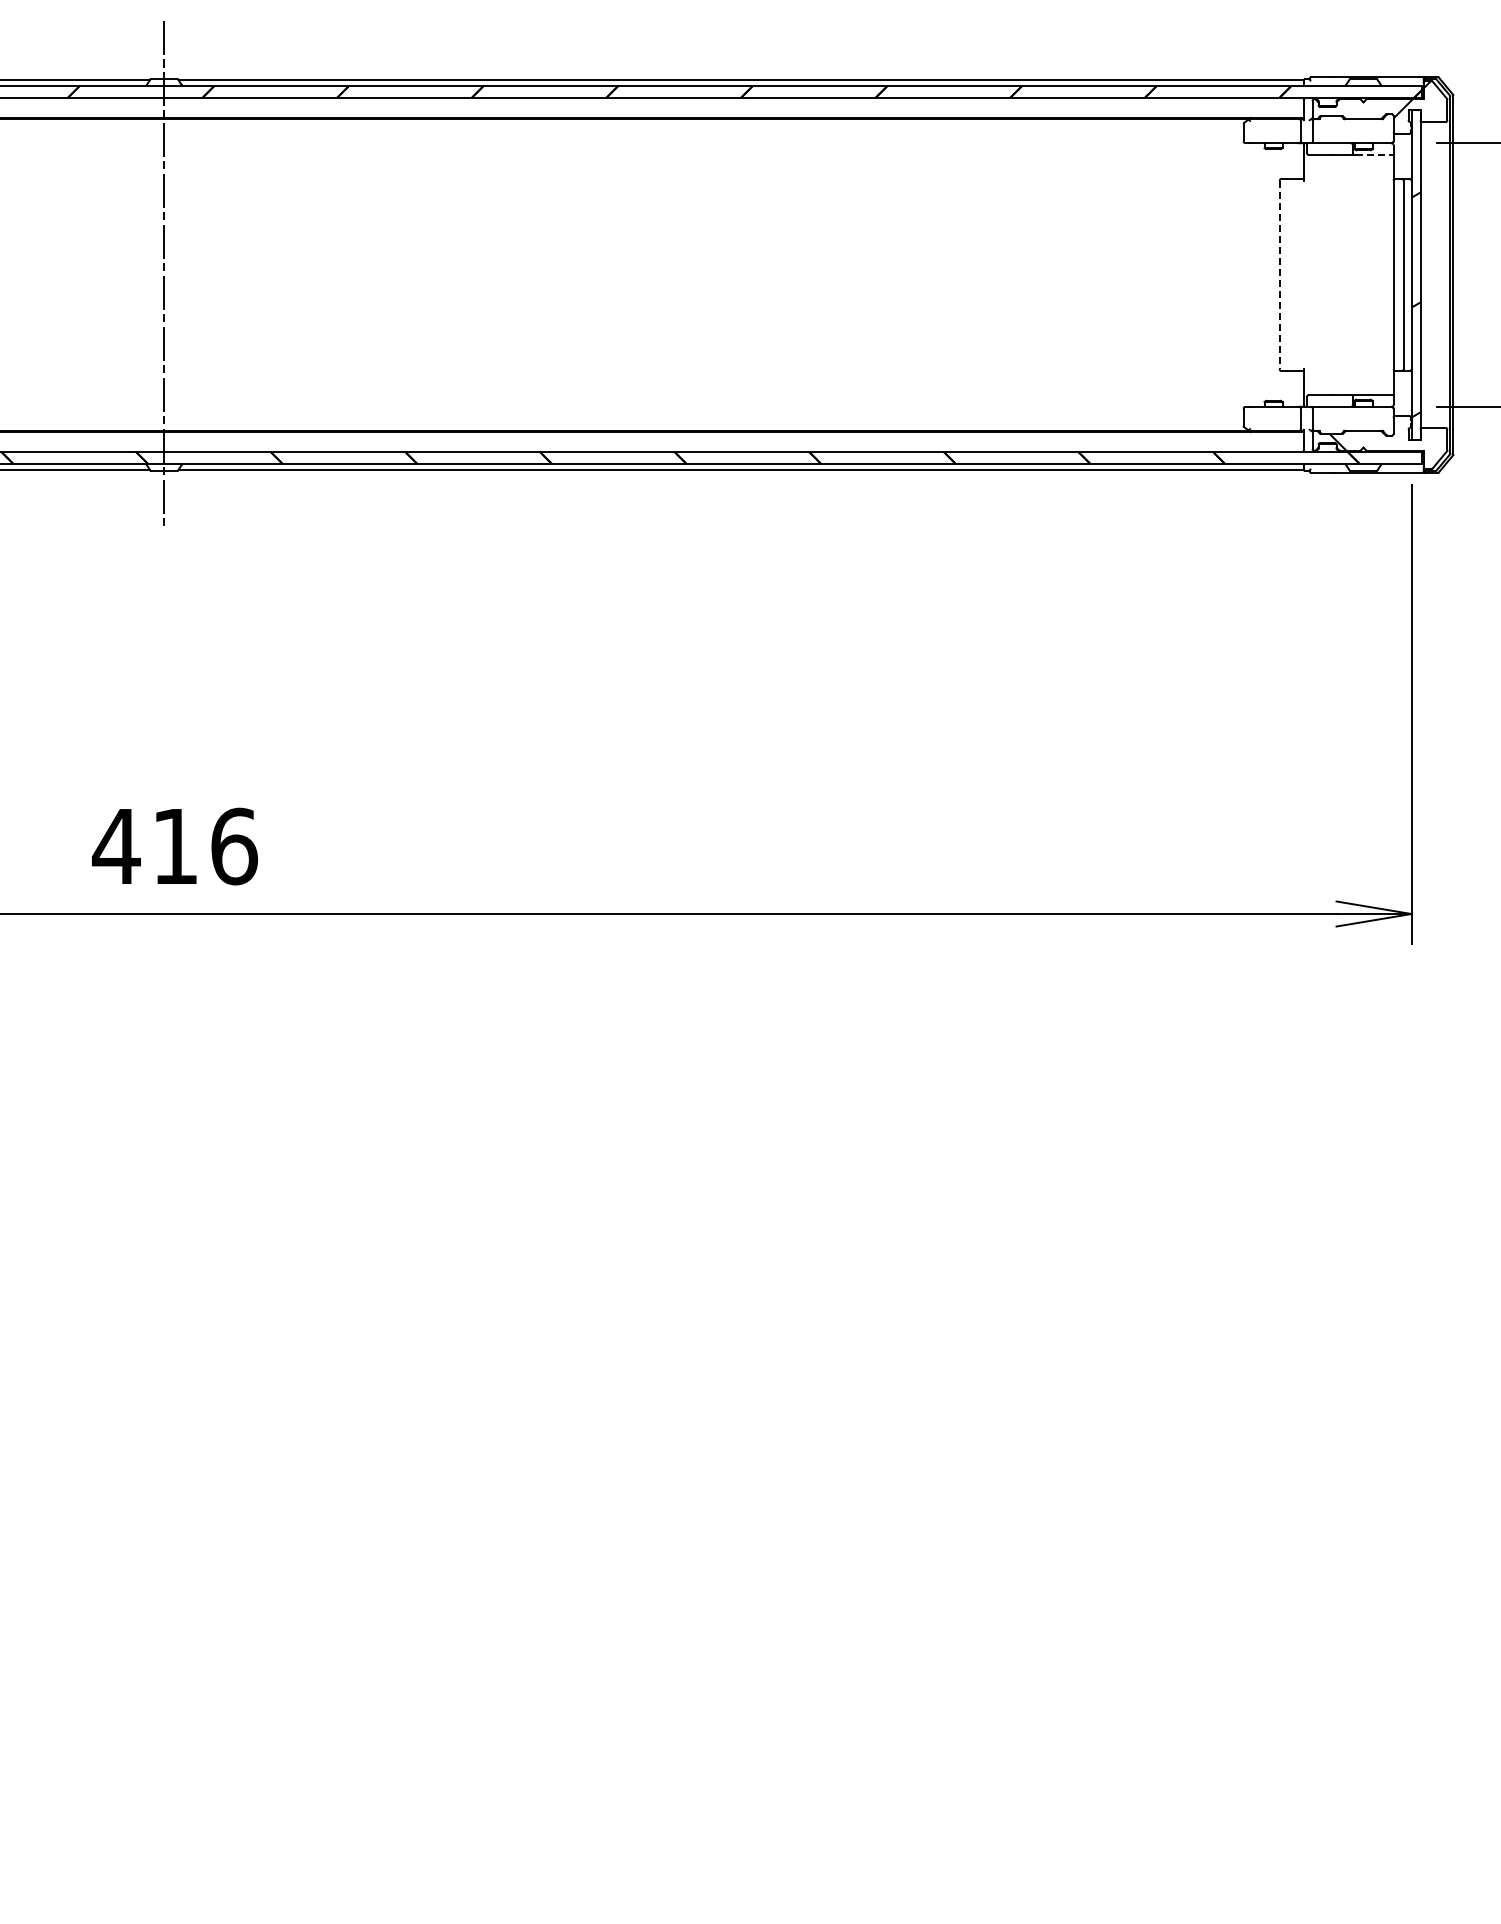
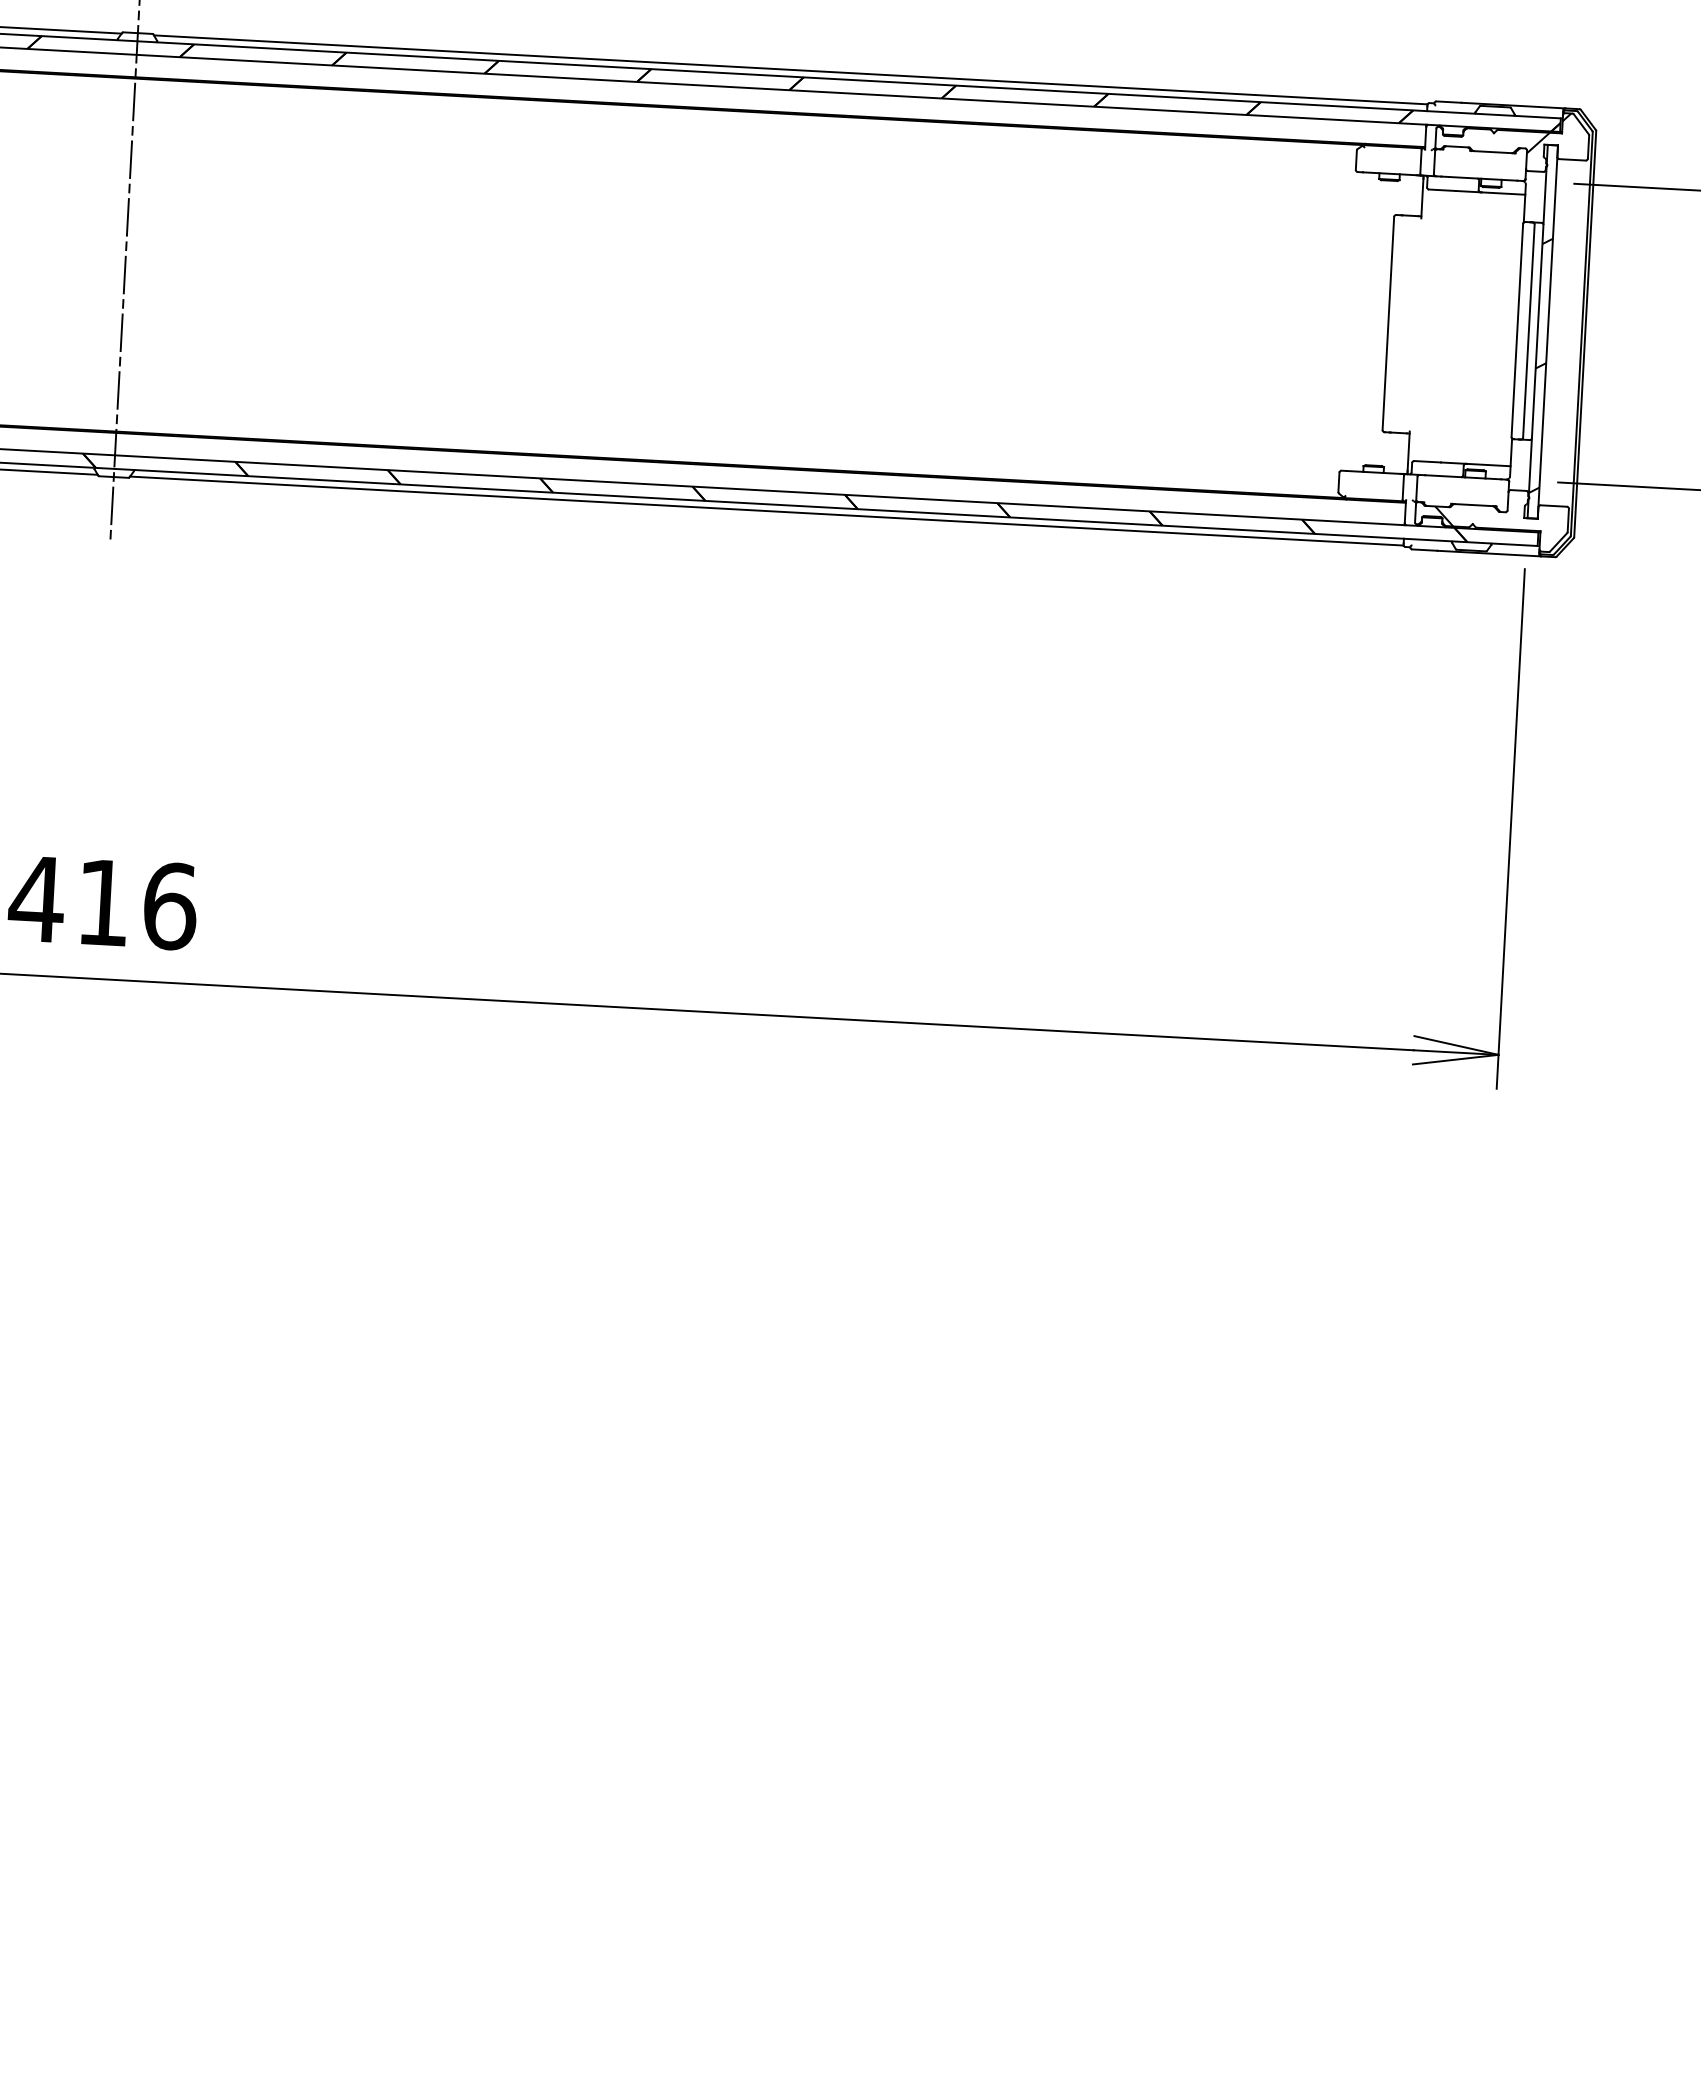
line: (1375, 155) -> (1504, 194), dashed -> solid
line: (1279, 275) -> (1388, 324), dashed -> solid

